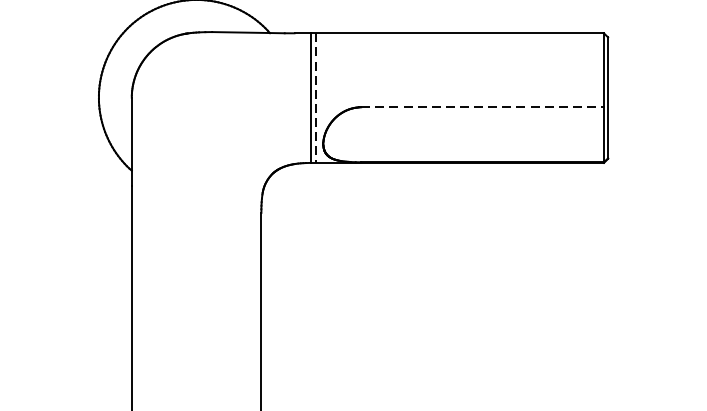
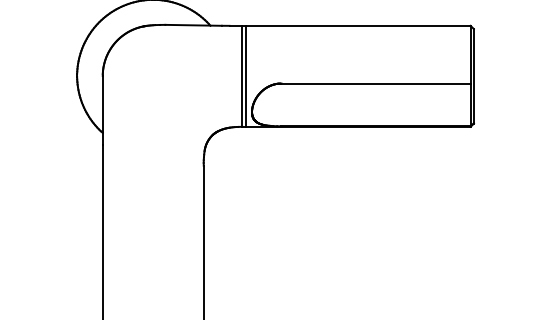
line: (316, 98) -> (246, 76), dashed -> solid
line: (483, 107) -> (376, 83), dashed -> solid

